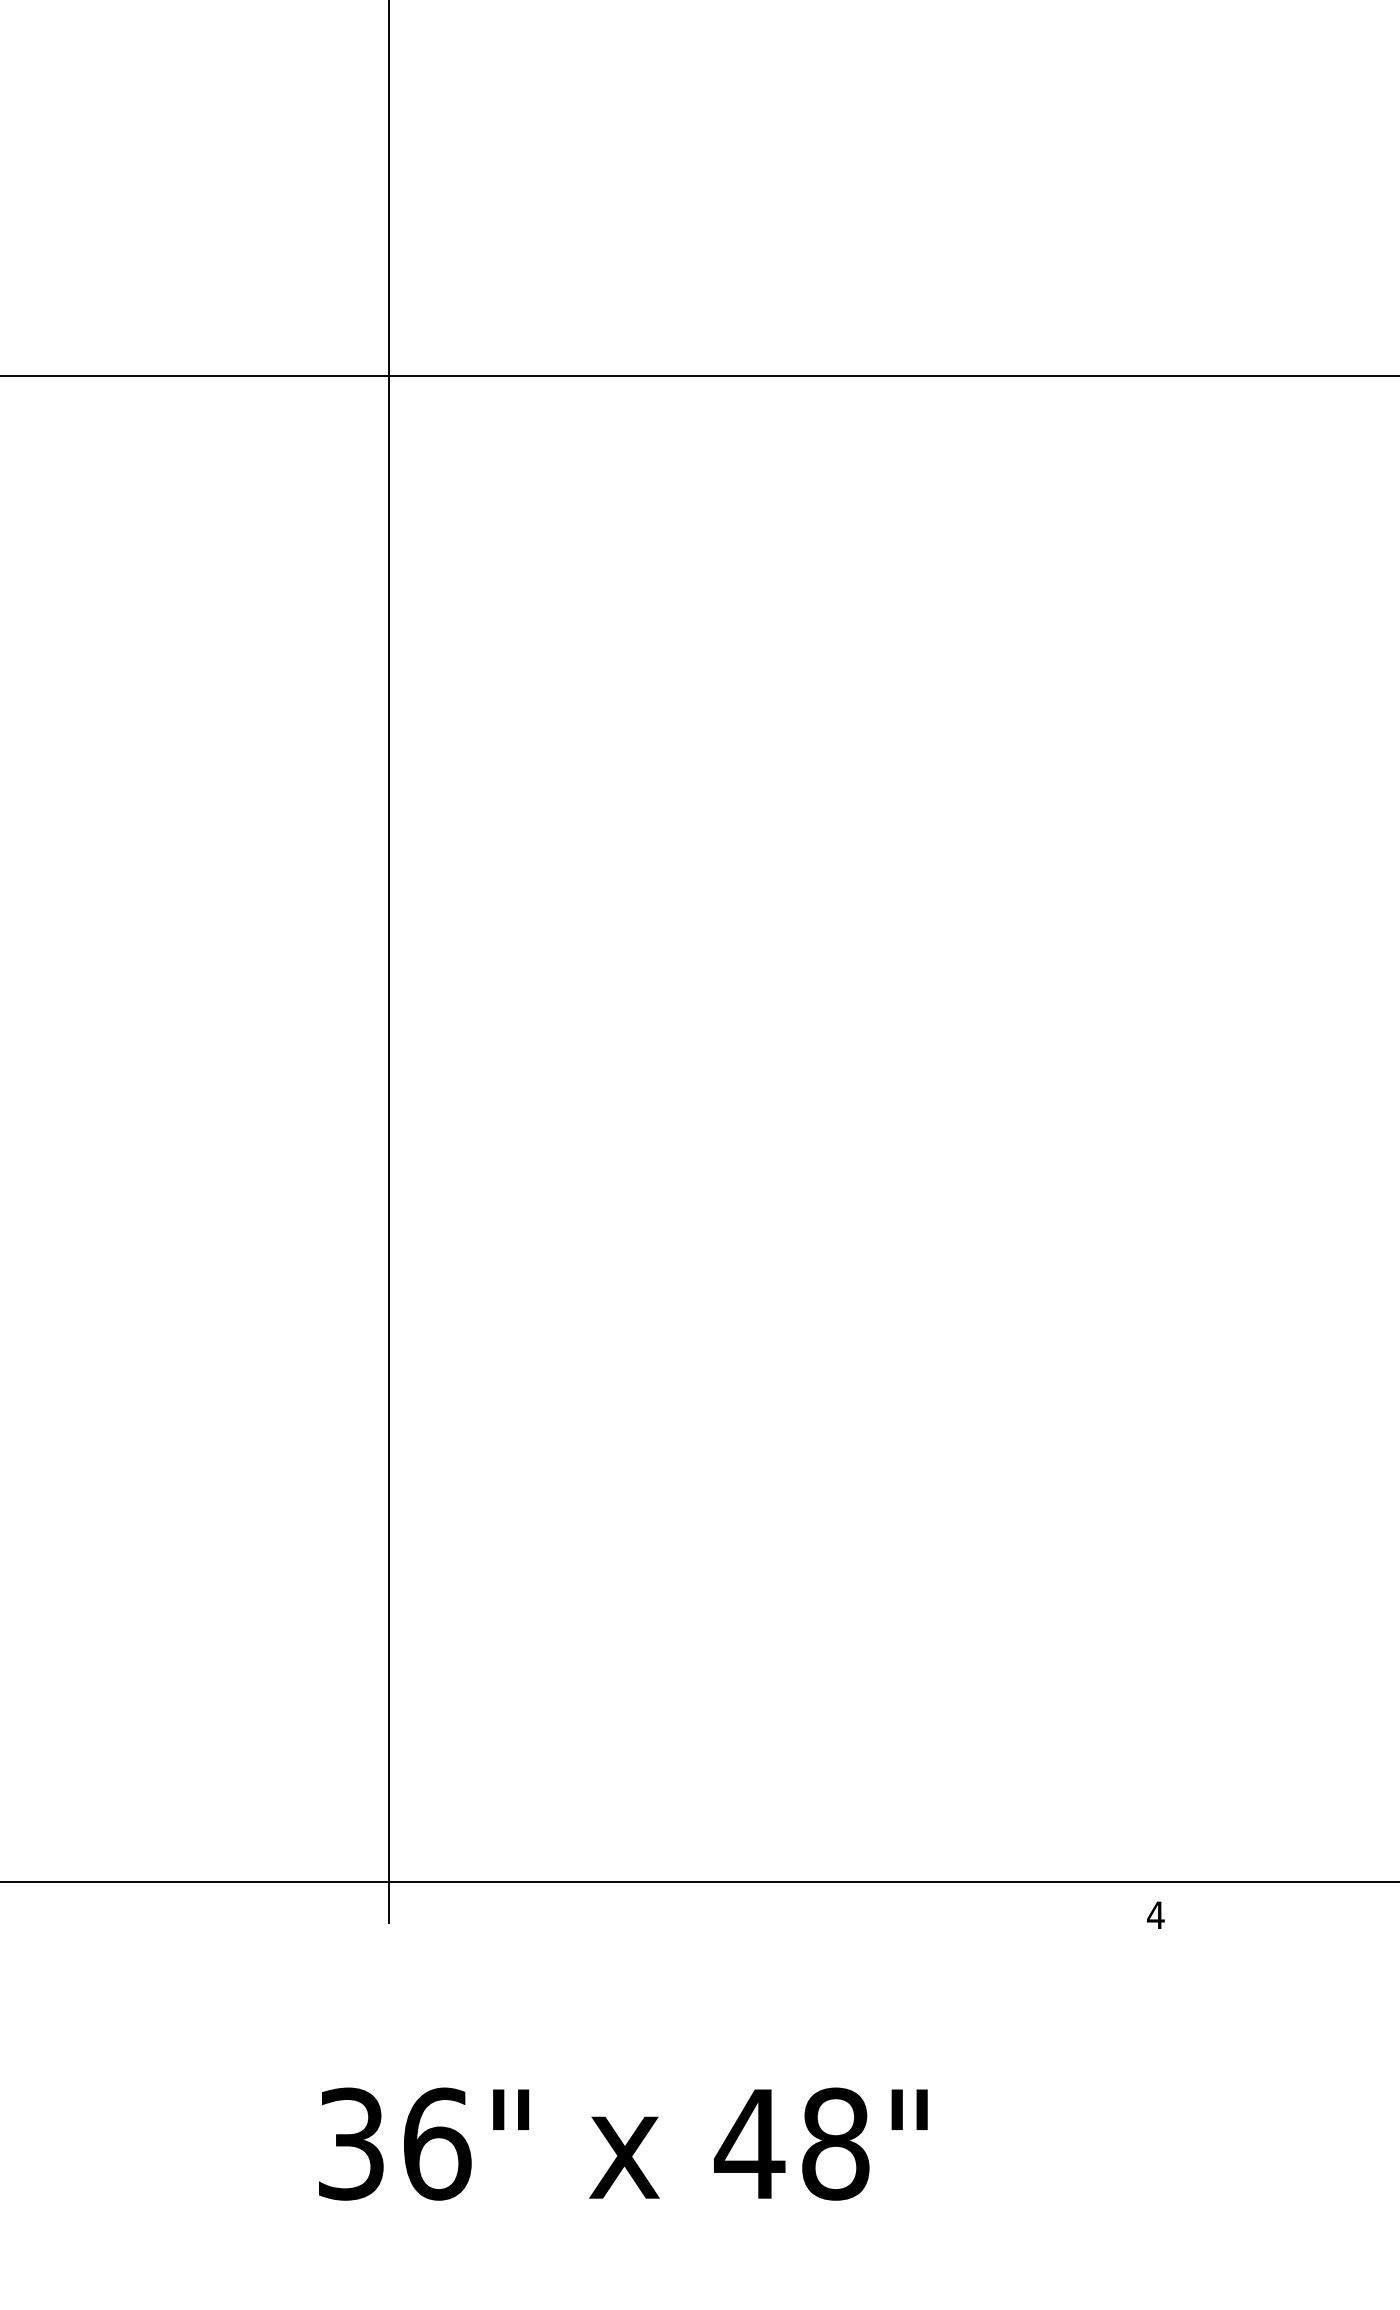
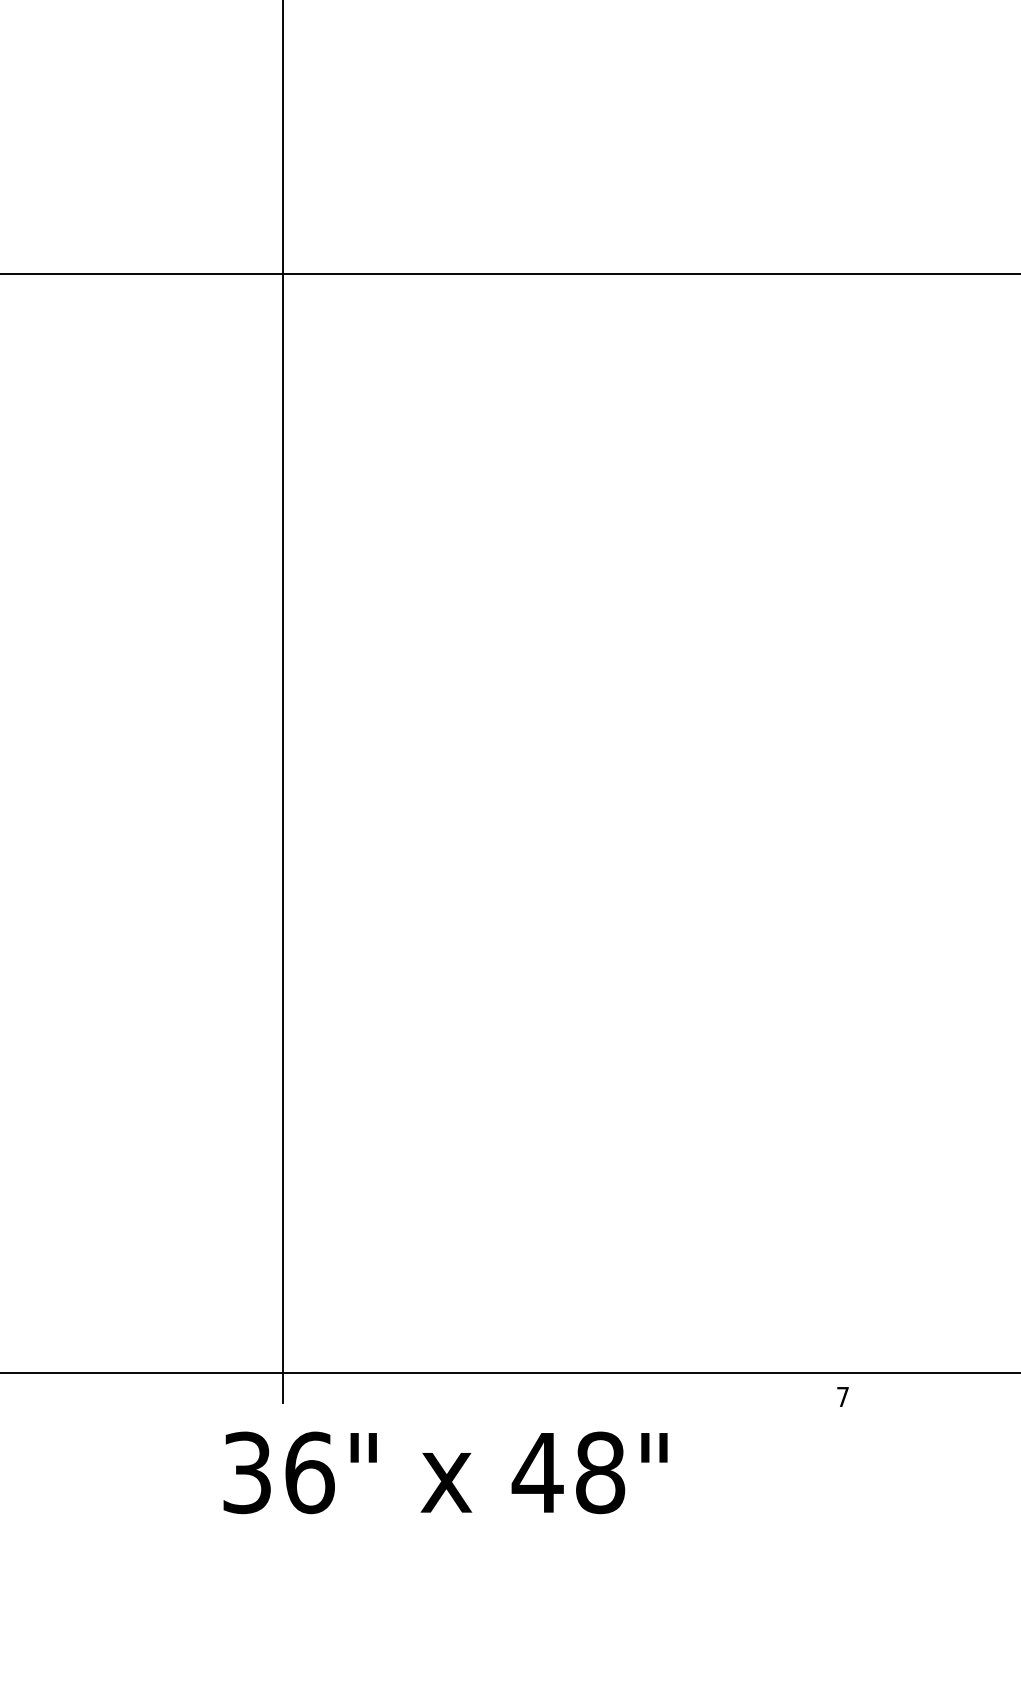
text: (1155, 1914) -> (842, 1396), 4 -> 7
text: (623, 2143) -> (445, 1472), moved

